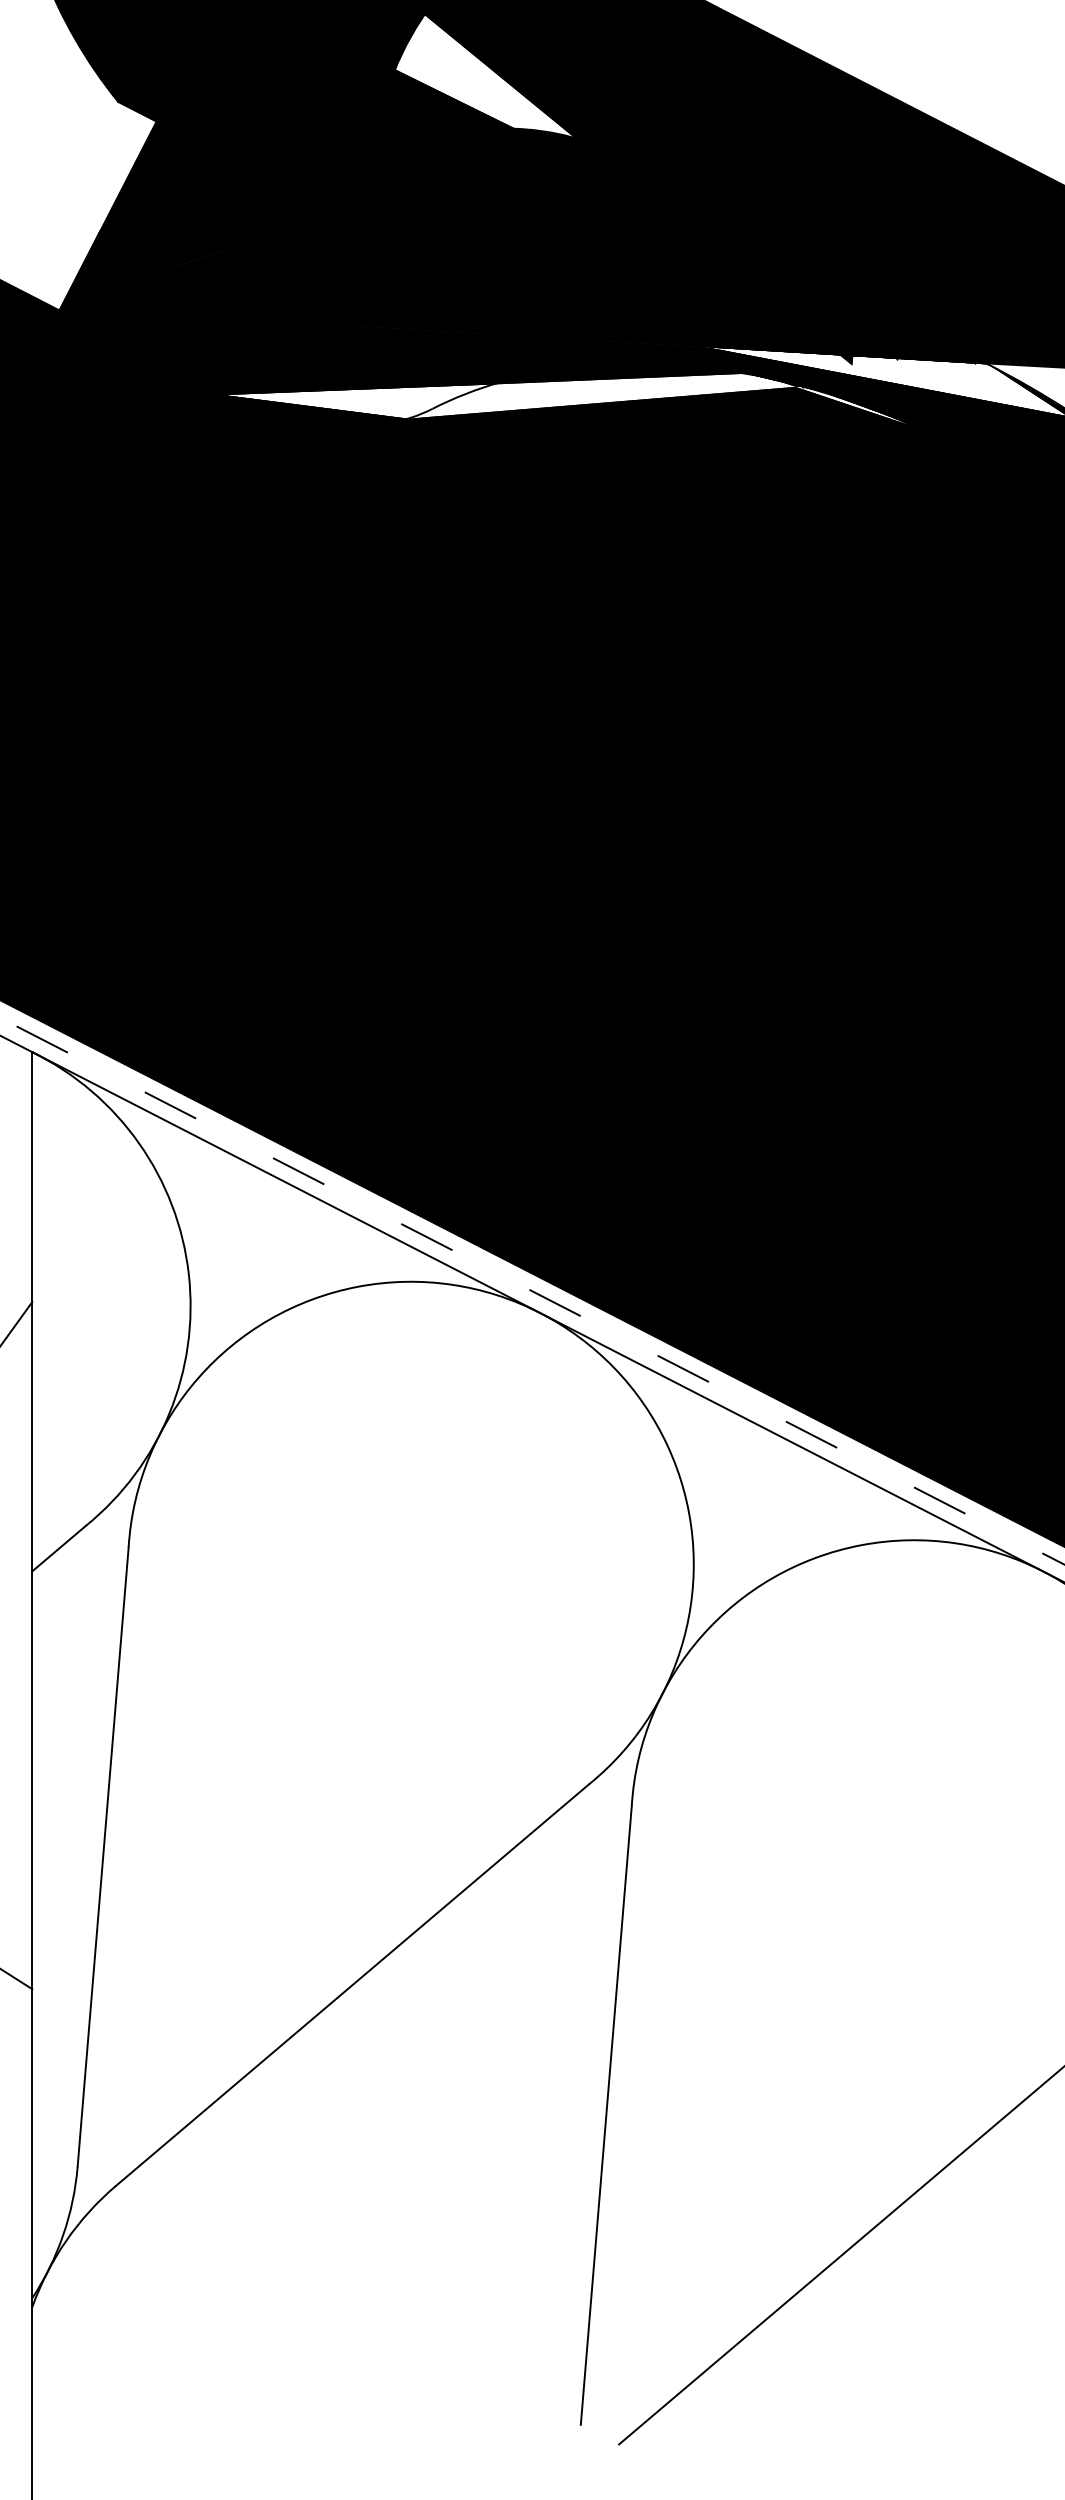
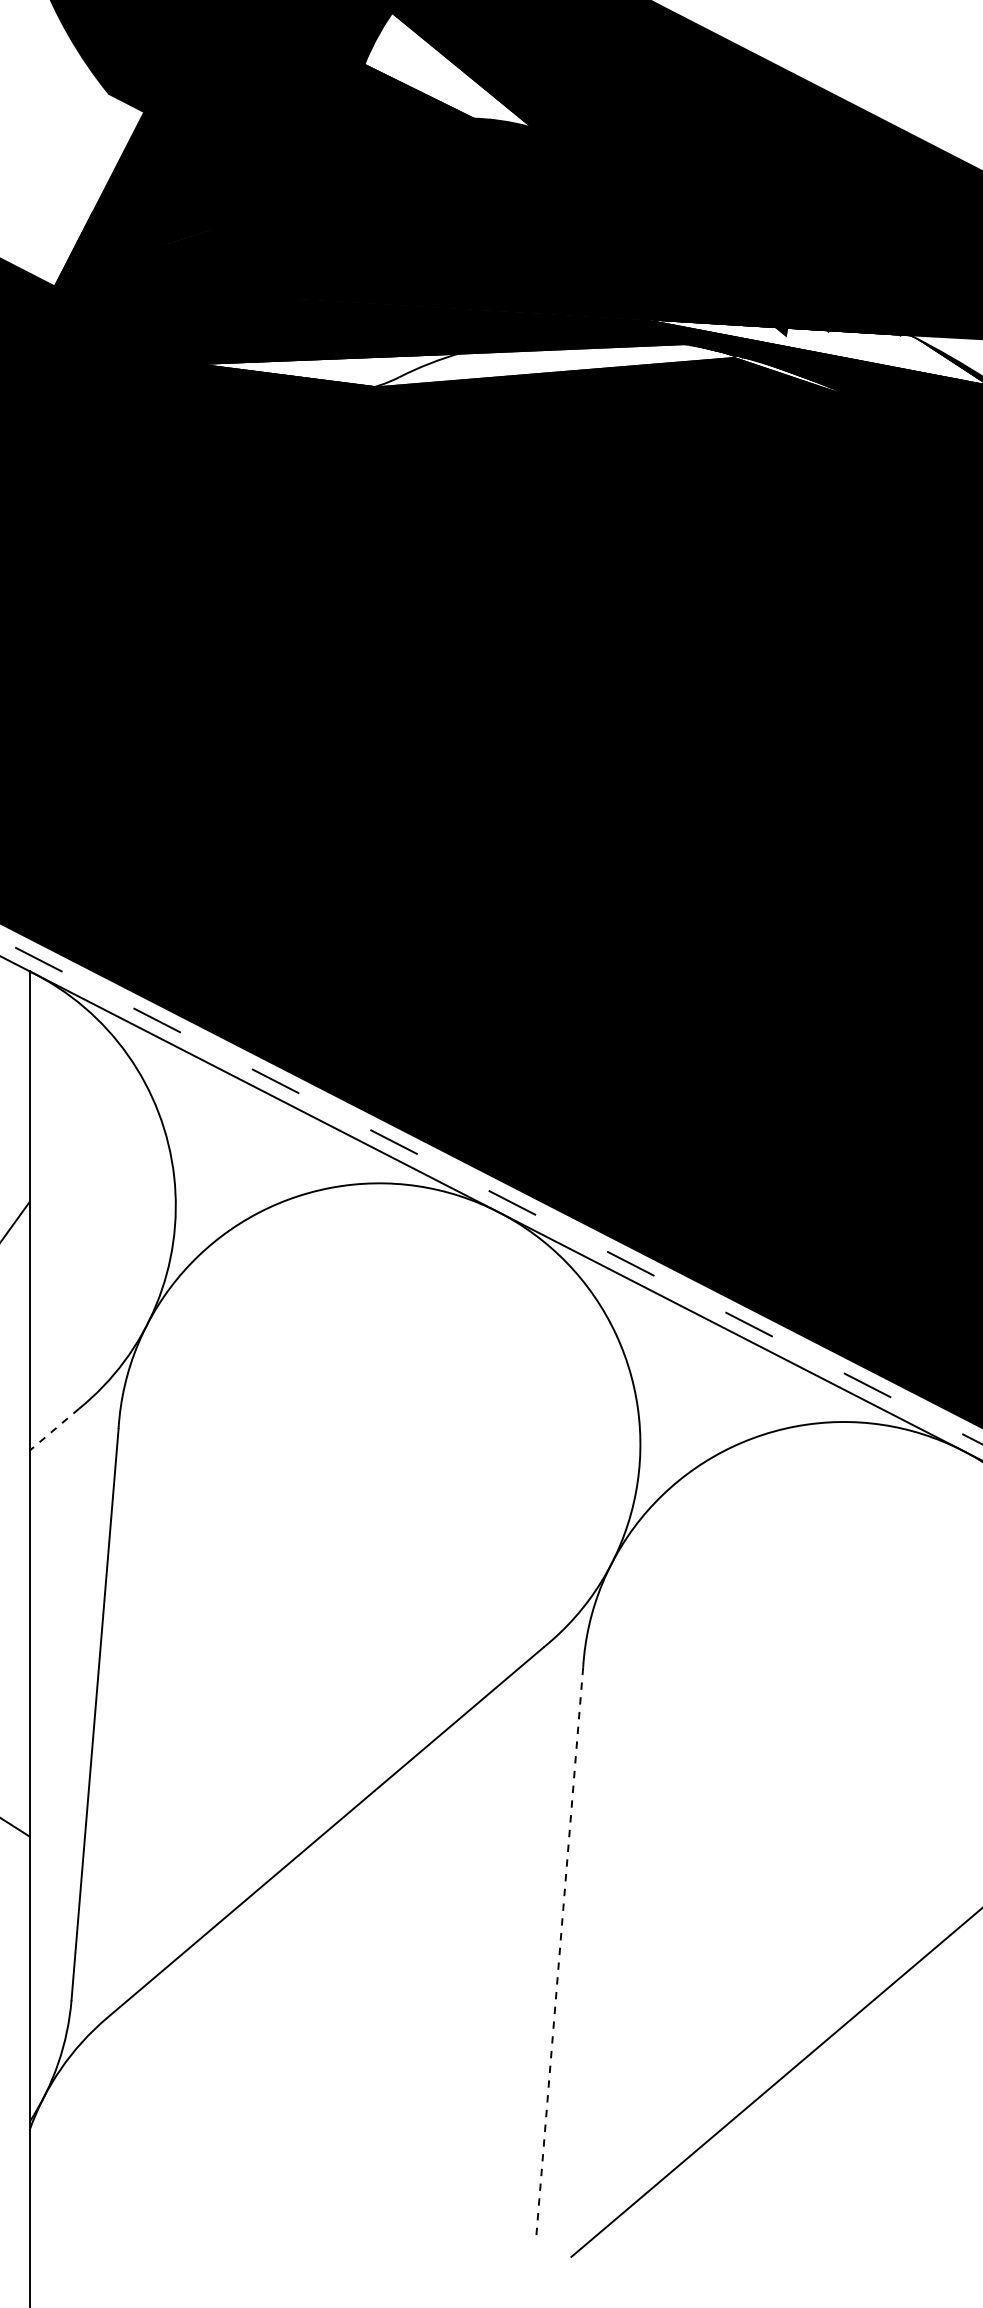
line: (59, 1549) -> (54, 1430), solid -> dashed
line: (606, 2115) -> (559, 1953), solid -> dashed

